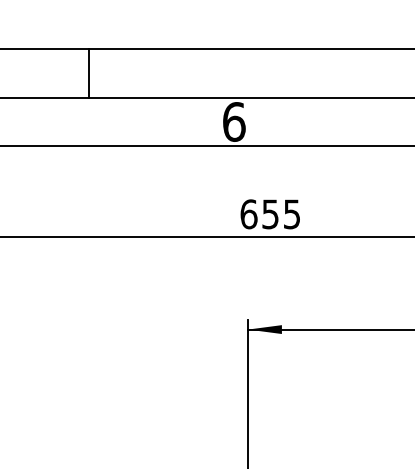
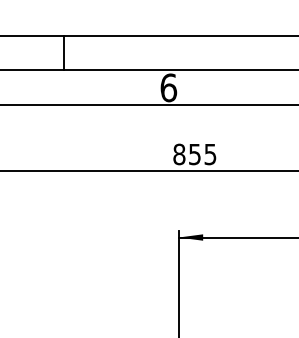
text: (249, 212) -> (179, 153), 655 -> 855

